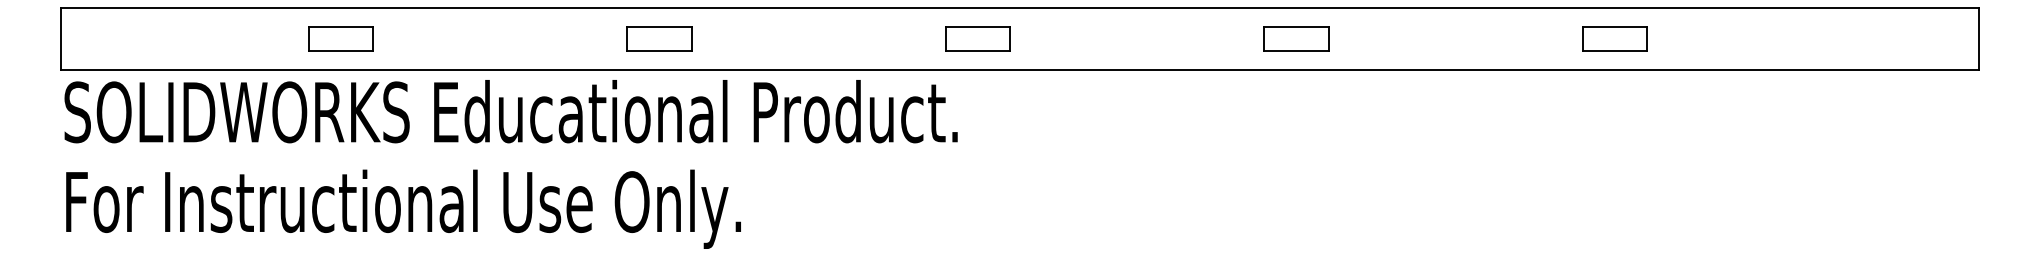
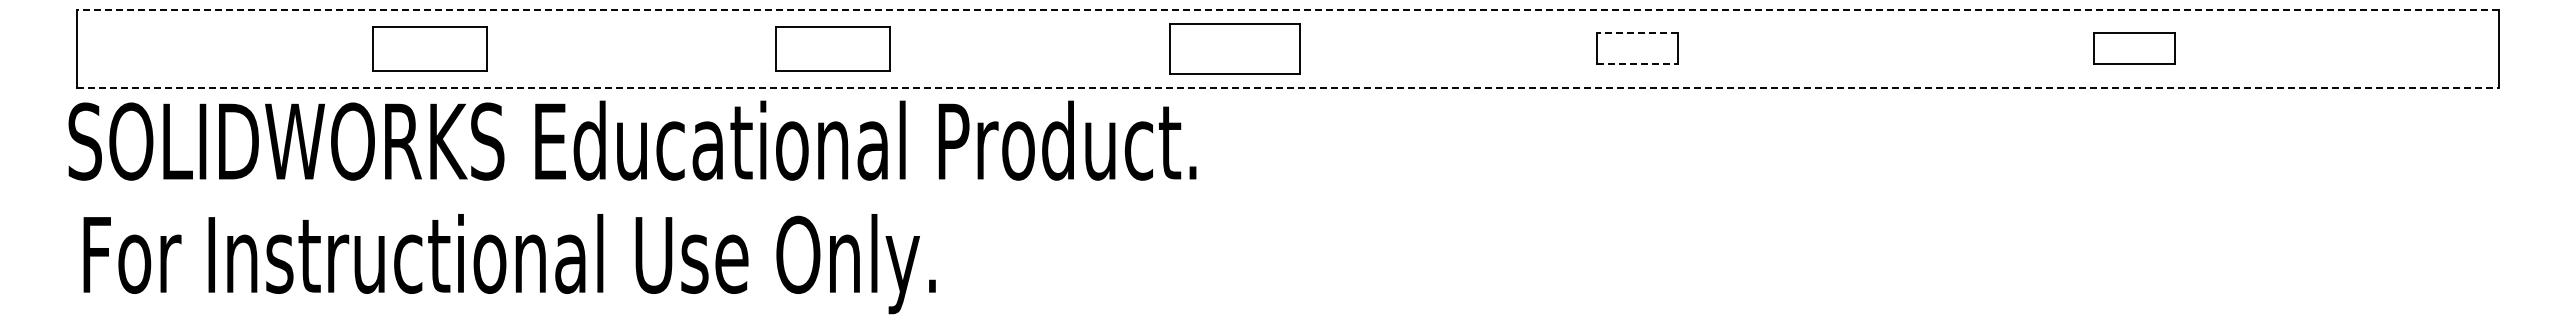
line: (1019, 7) -> (1287, 9), solid -> dashed
line: (1296, 26) -> (1637, 33), solid -> dashed
part: (340, 38) -> (430, 48), size x1.4
part: (659, 38) -> (832, 48), size x1.4
part: (977, 38) -> (1234, 48), size x1.6
part: (1615, 38) -> (2134, 48), moved
line: (1296, 51) -> (1637, 64), solid -> dashed
line: (1020, 69) -> (1288, 87), solid -> dashed
text: (511, 111) -> (632, 140), moved

